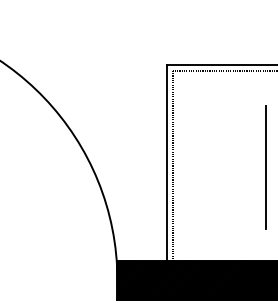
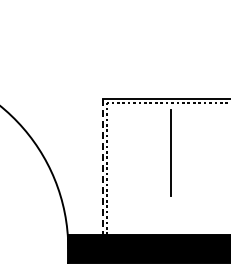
line: (166, 163) -> (102, 167), solid -> dashed
line: (264, 166) -> (170, 152), moved

